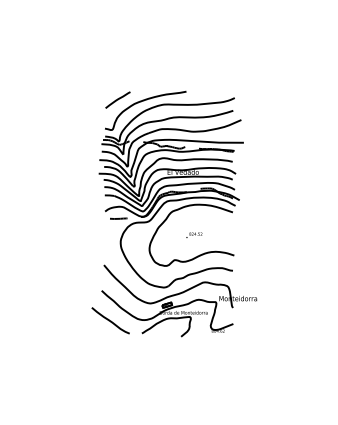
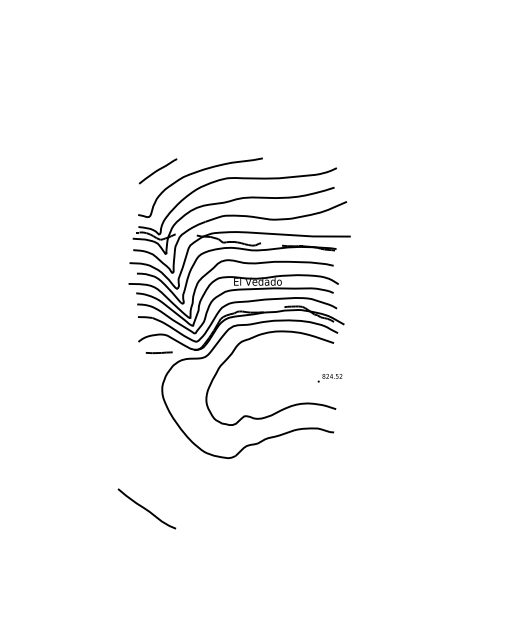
text: (194, 234) -> (330, 376), moved
part: (179, 300) -> (252, 477), removed

